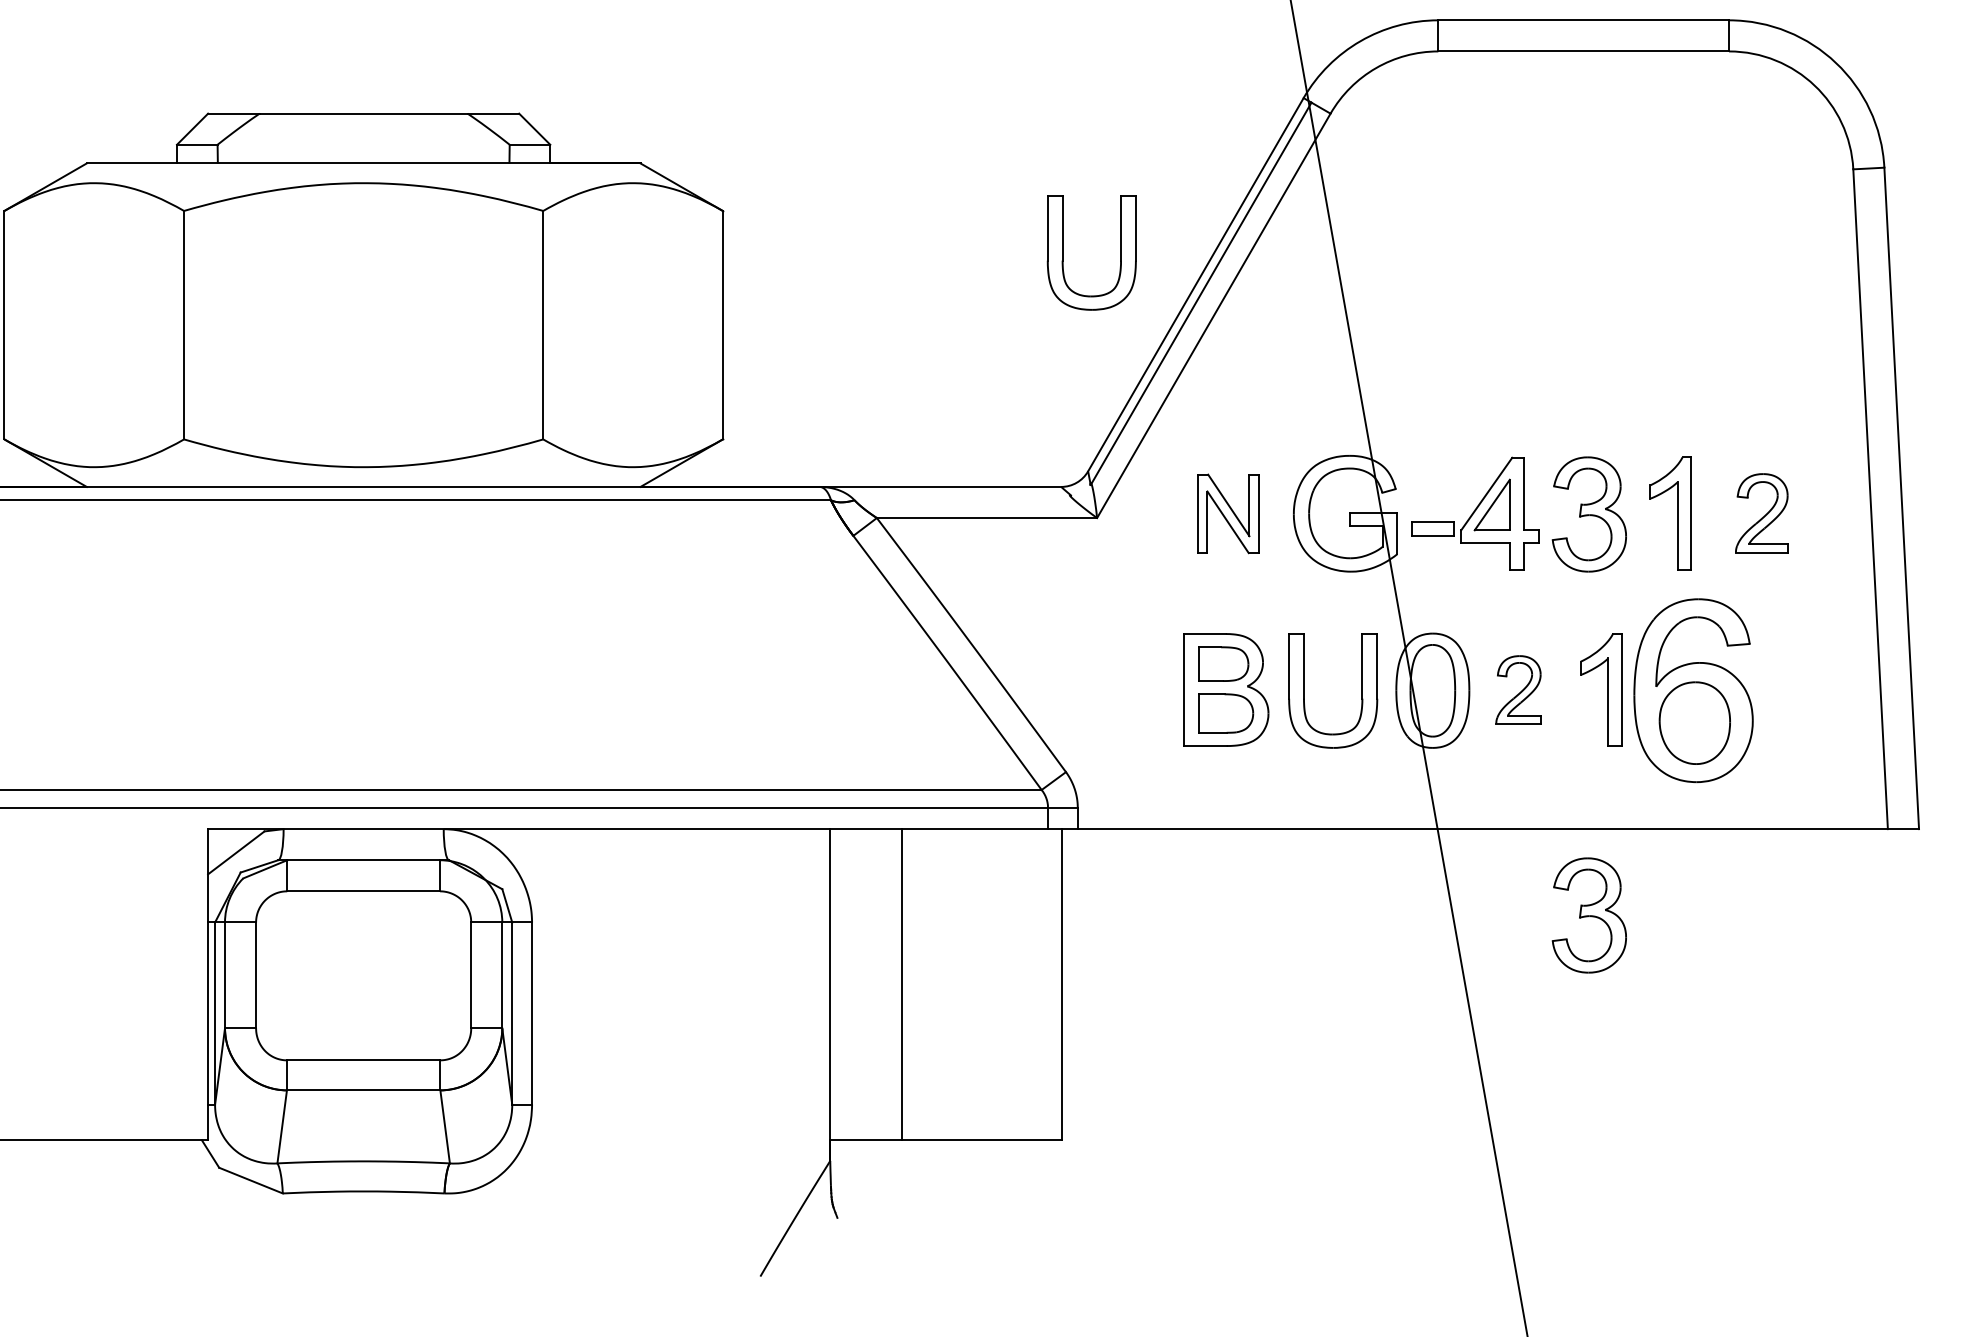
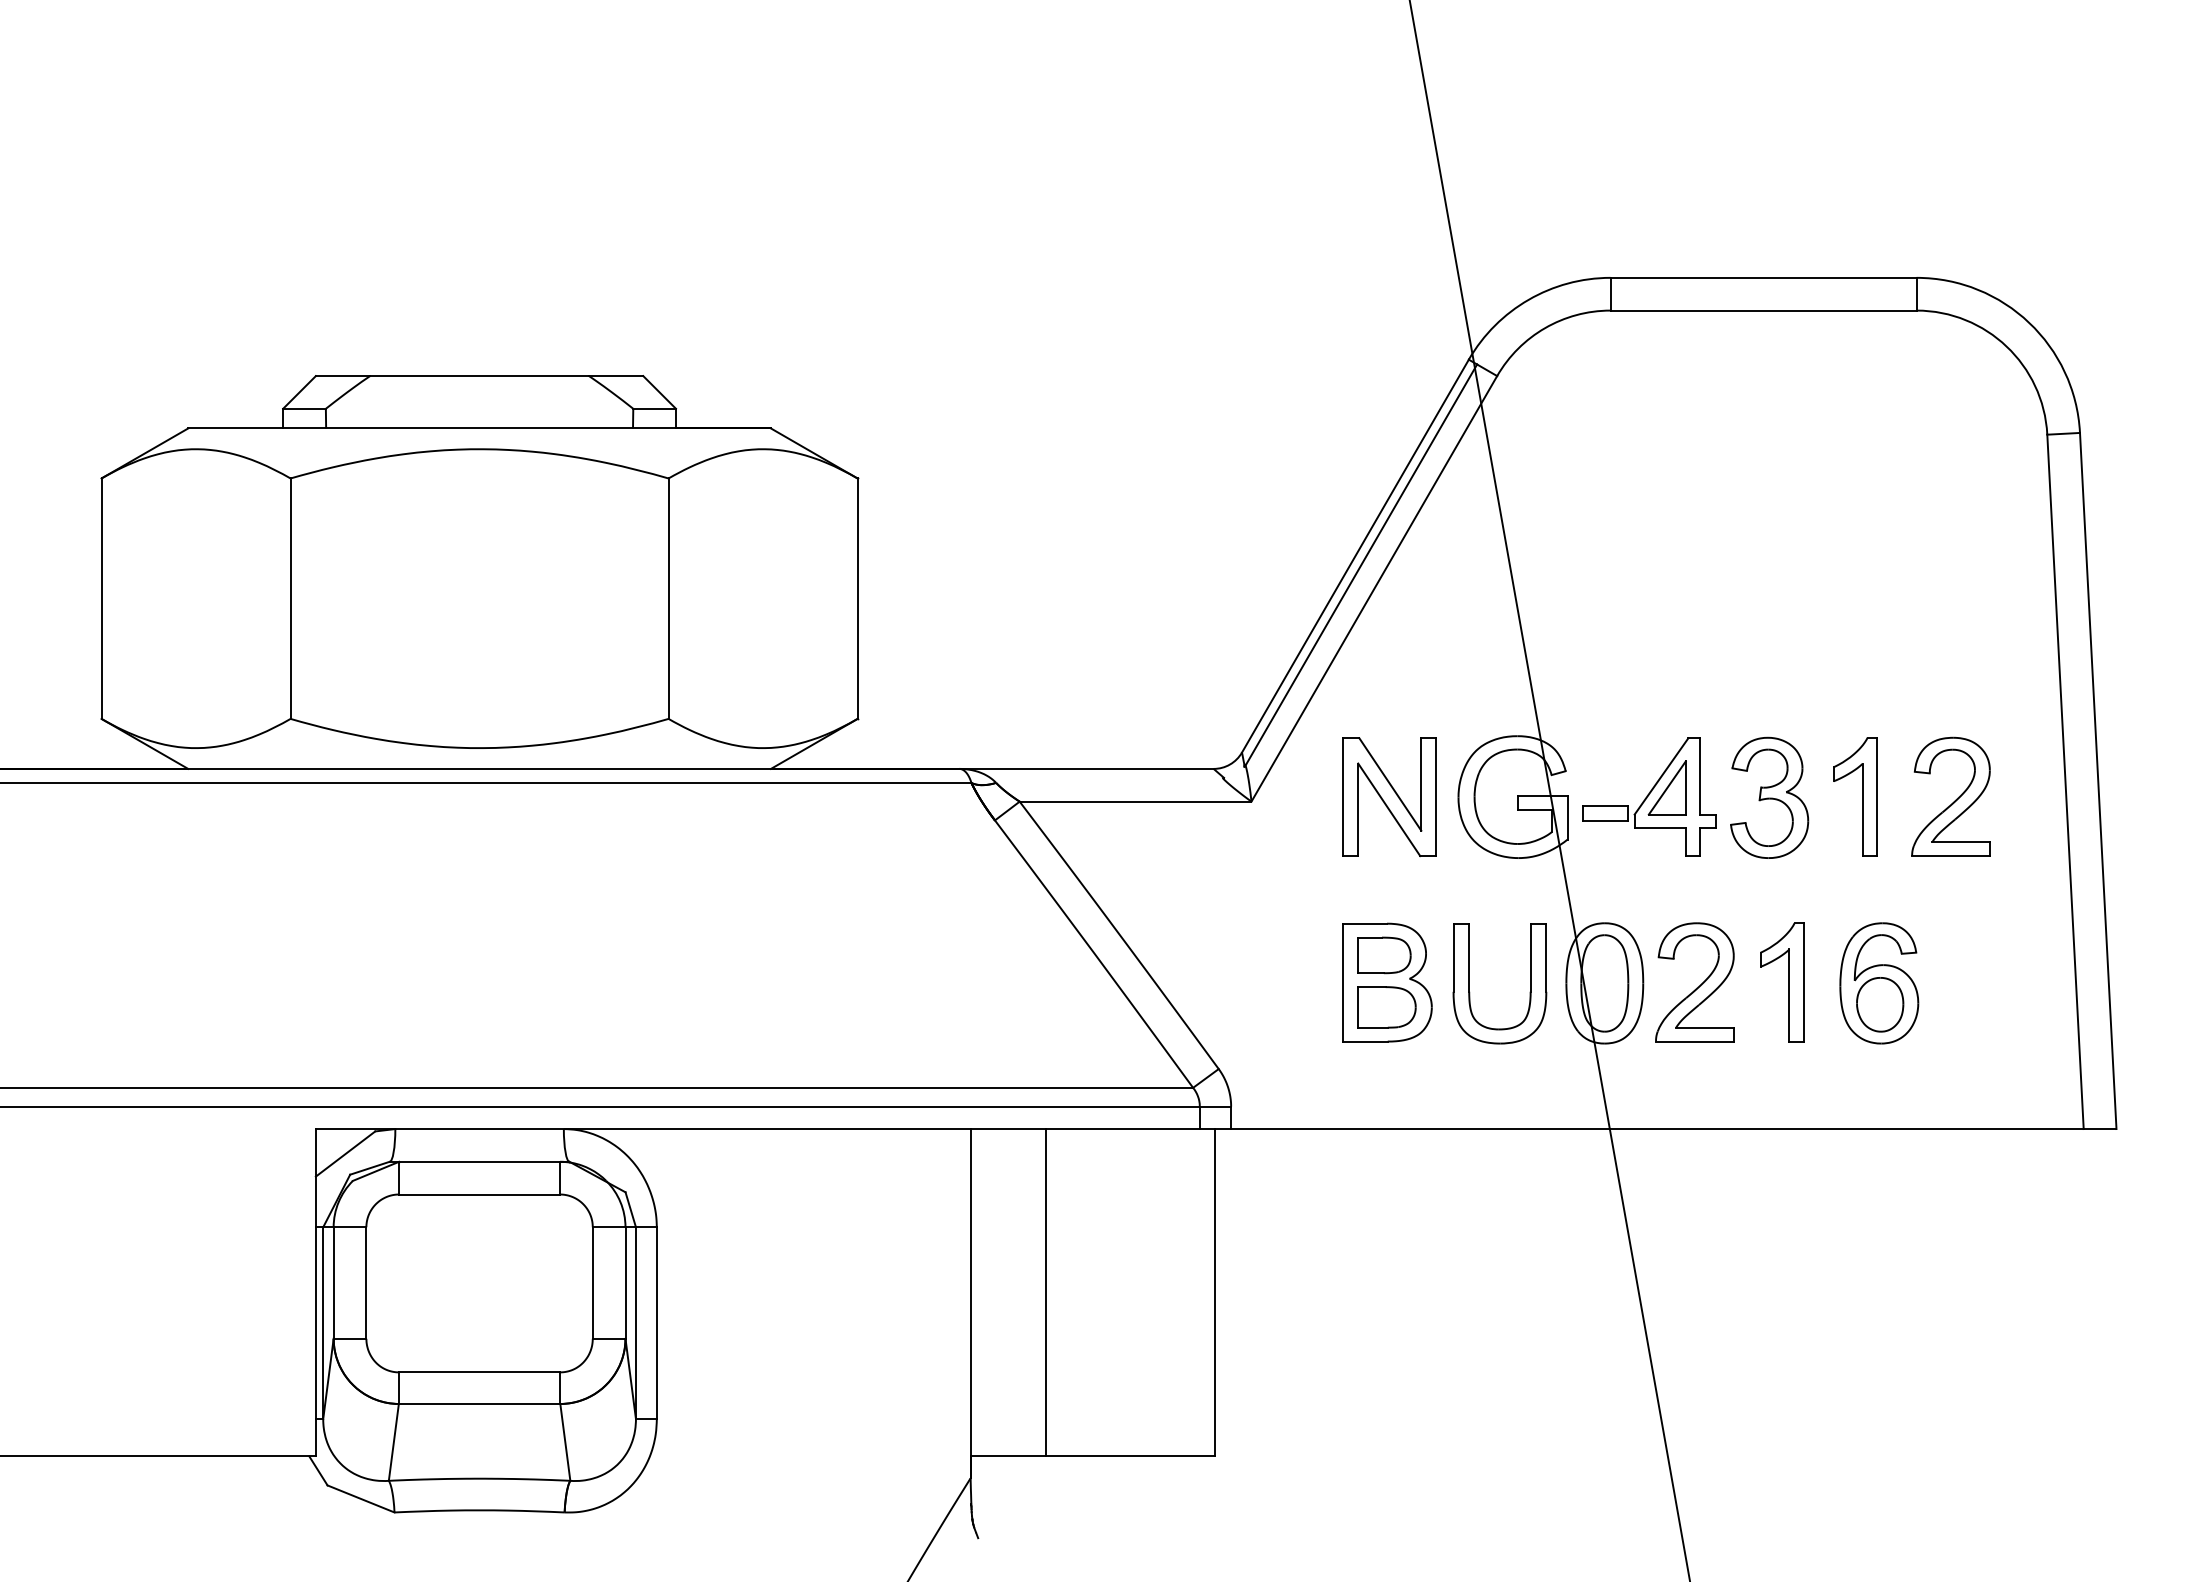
part: (1062, 252) -> (1215, 522), removed
part: (1761, 513) -> (1950, 796), size x1.43
part: (1228, 514) -> (1389, 797), size x1.43
part: (1518, 689) -> (1694, 982), size x1.67
part: (1693, 690) -> (1879, 983), size x0.62
part: (1589, 915) -> (1769, 1219), removed

